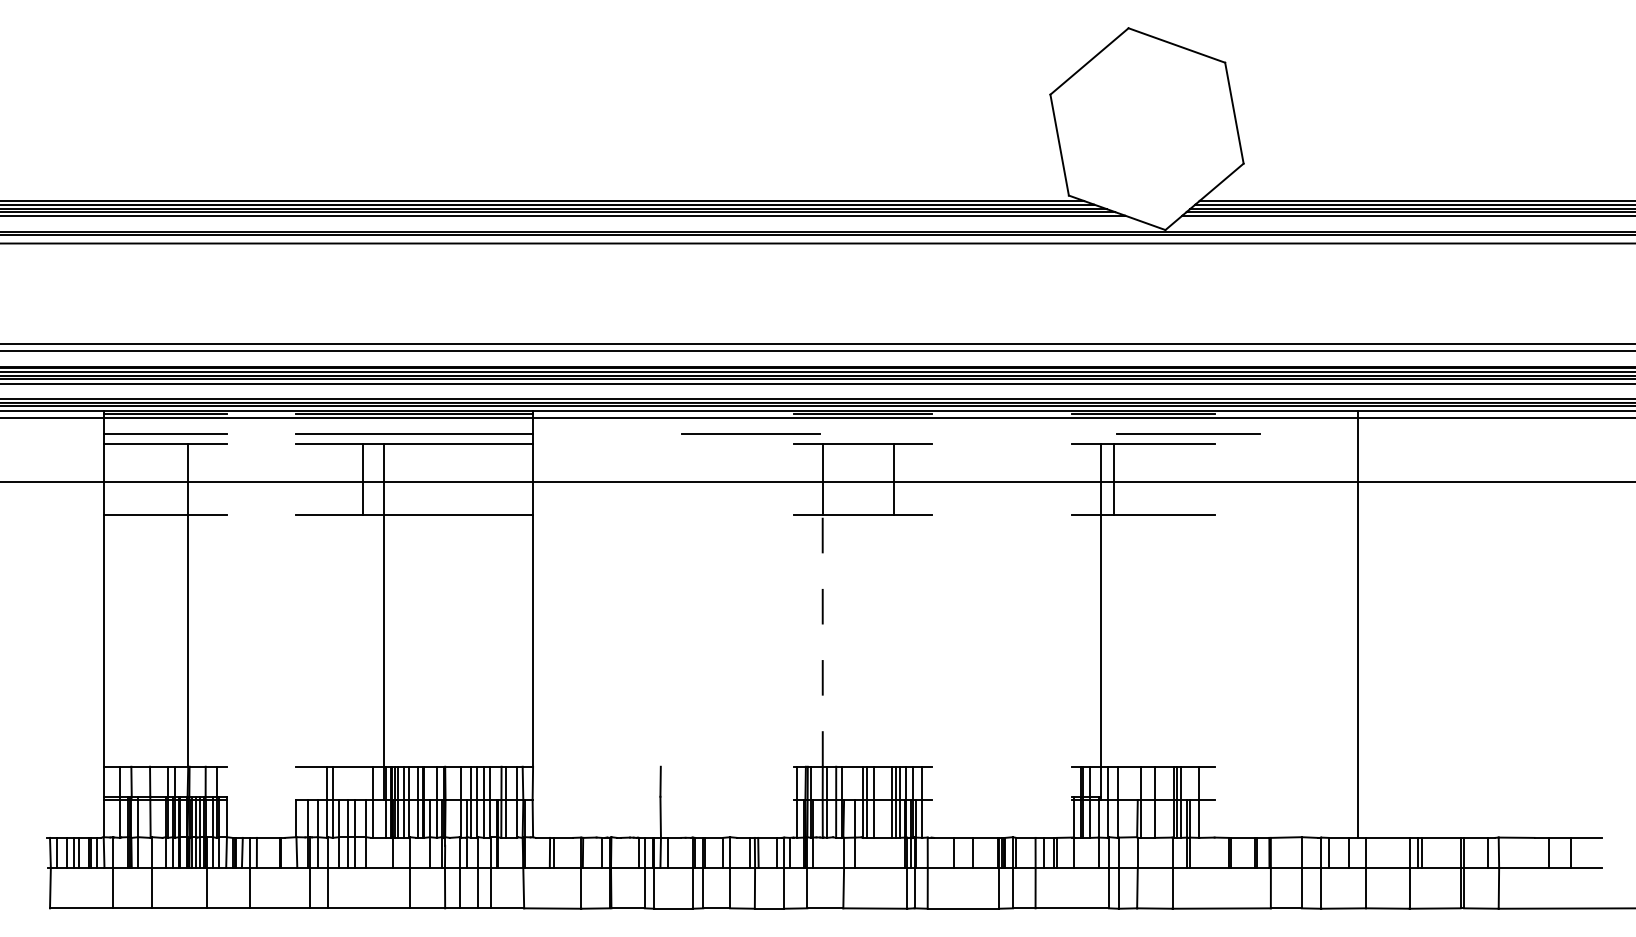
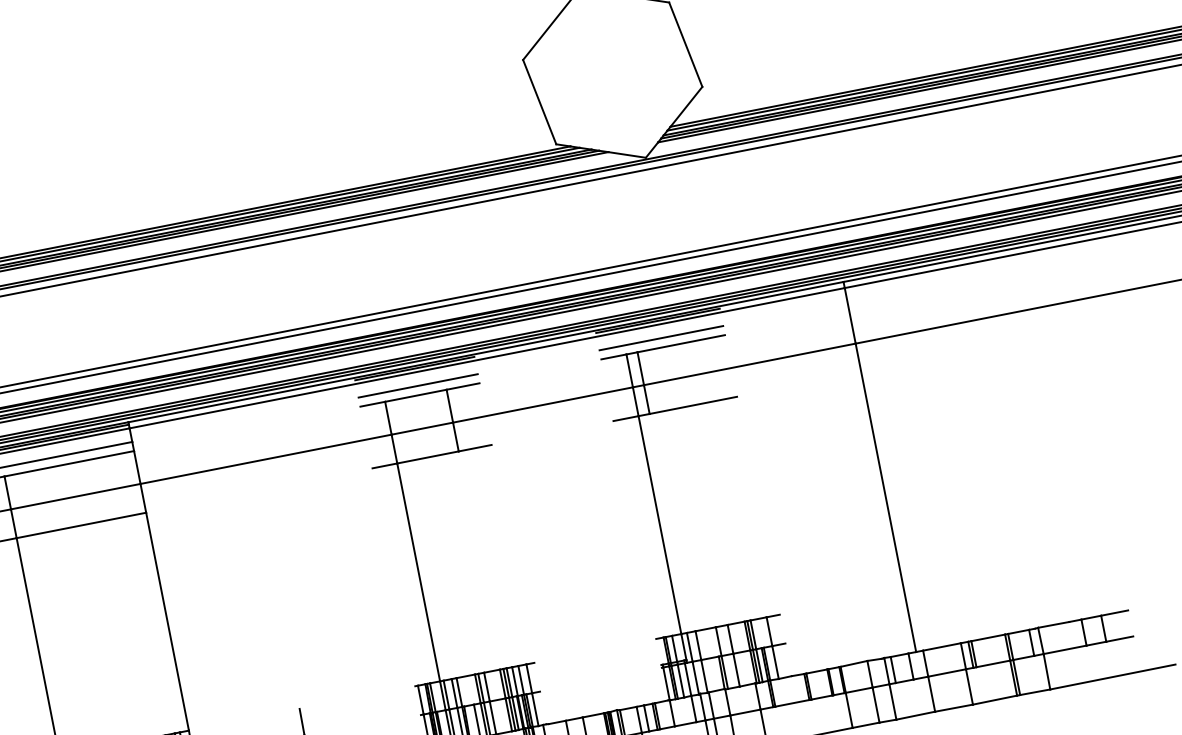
line: (750, 433) -> (417, 385), moved
line: (1188, 433) -> (661, 337), moved
line: (822, 641) -> (418, 572), dashed -> solid

